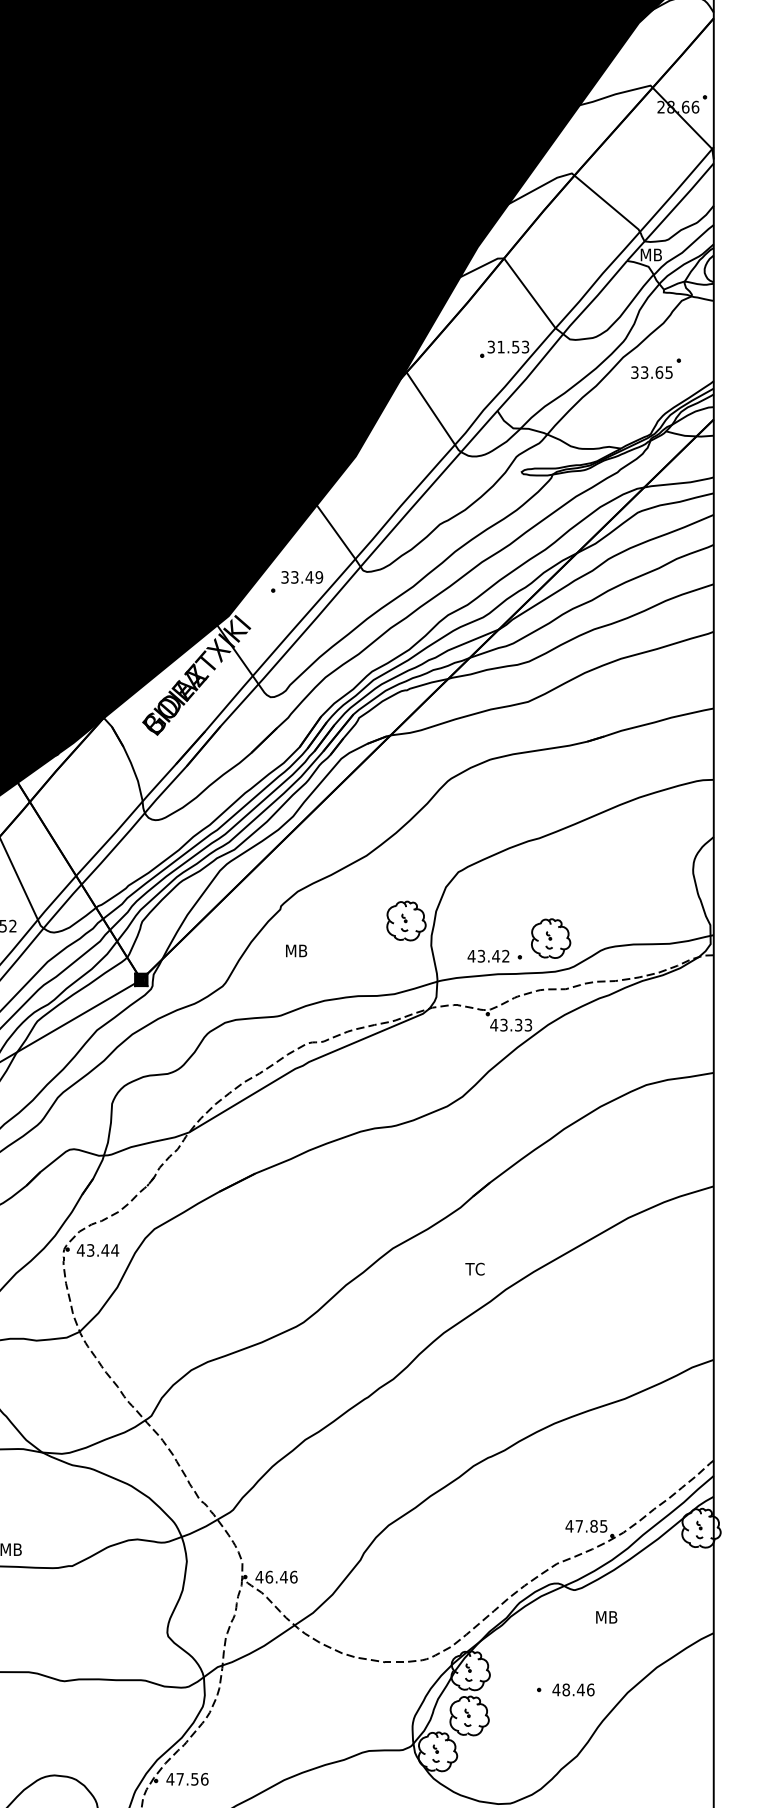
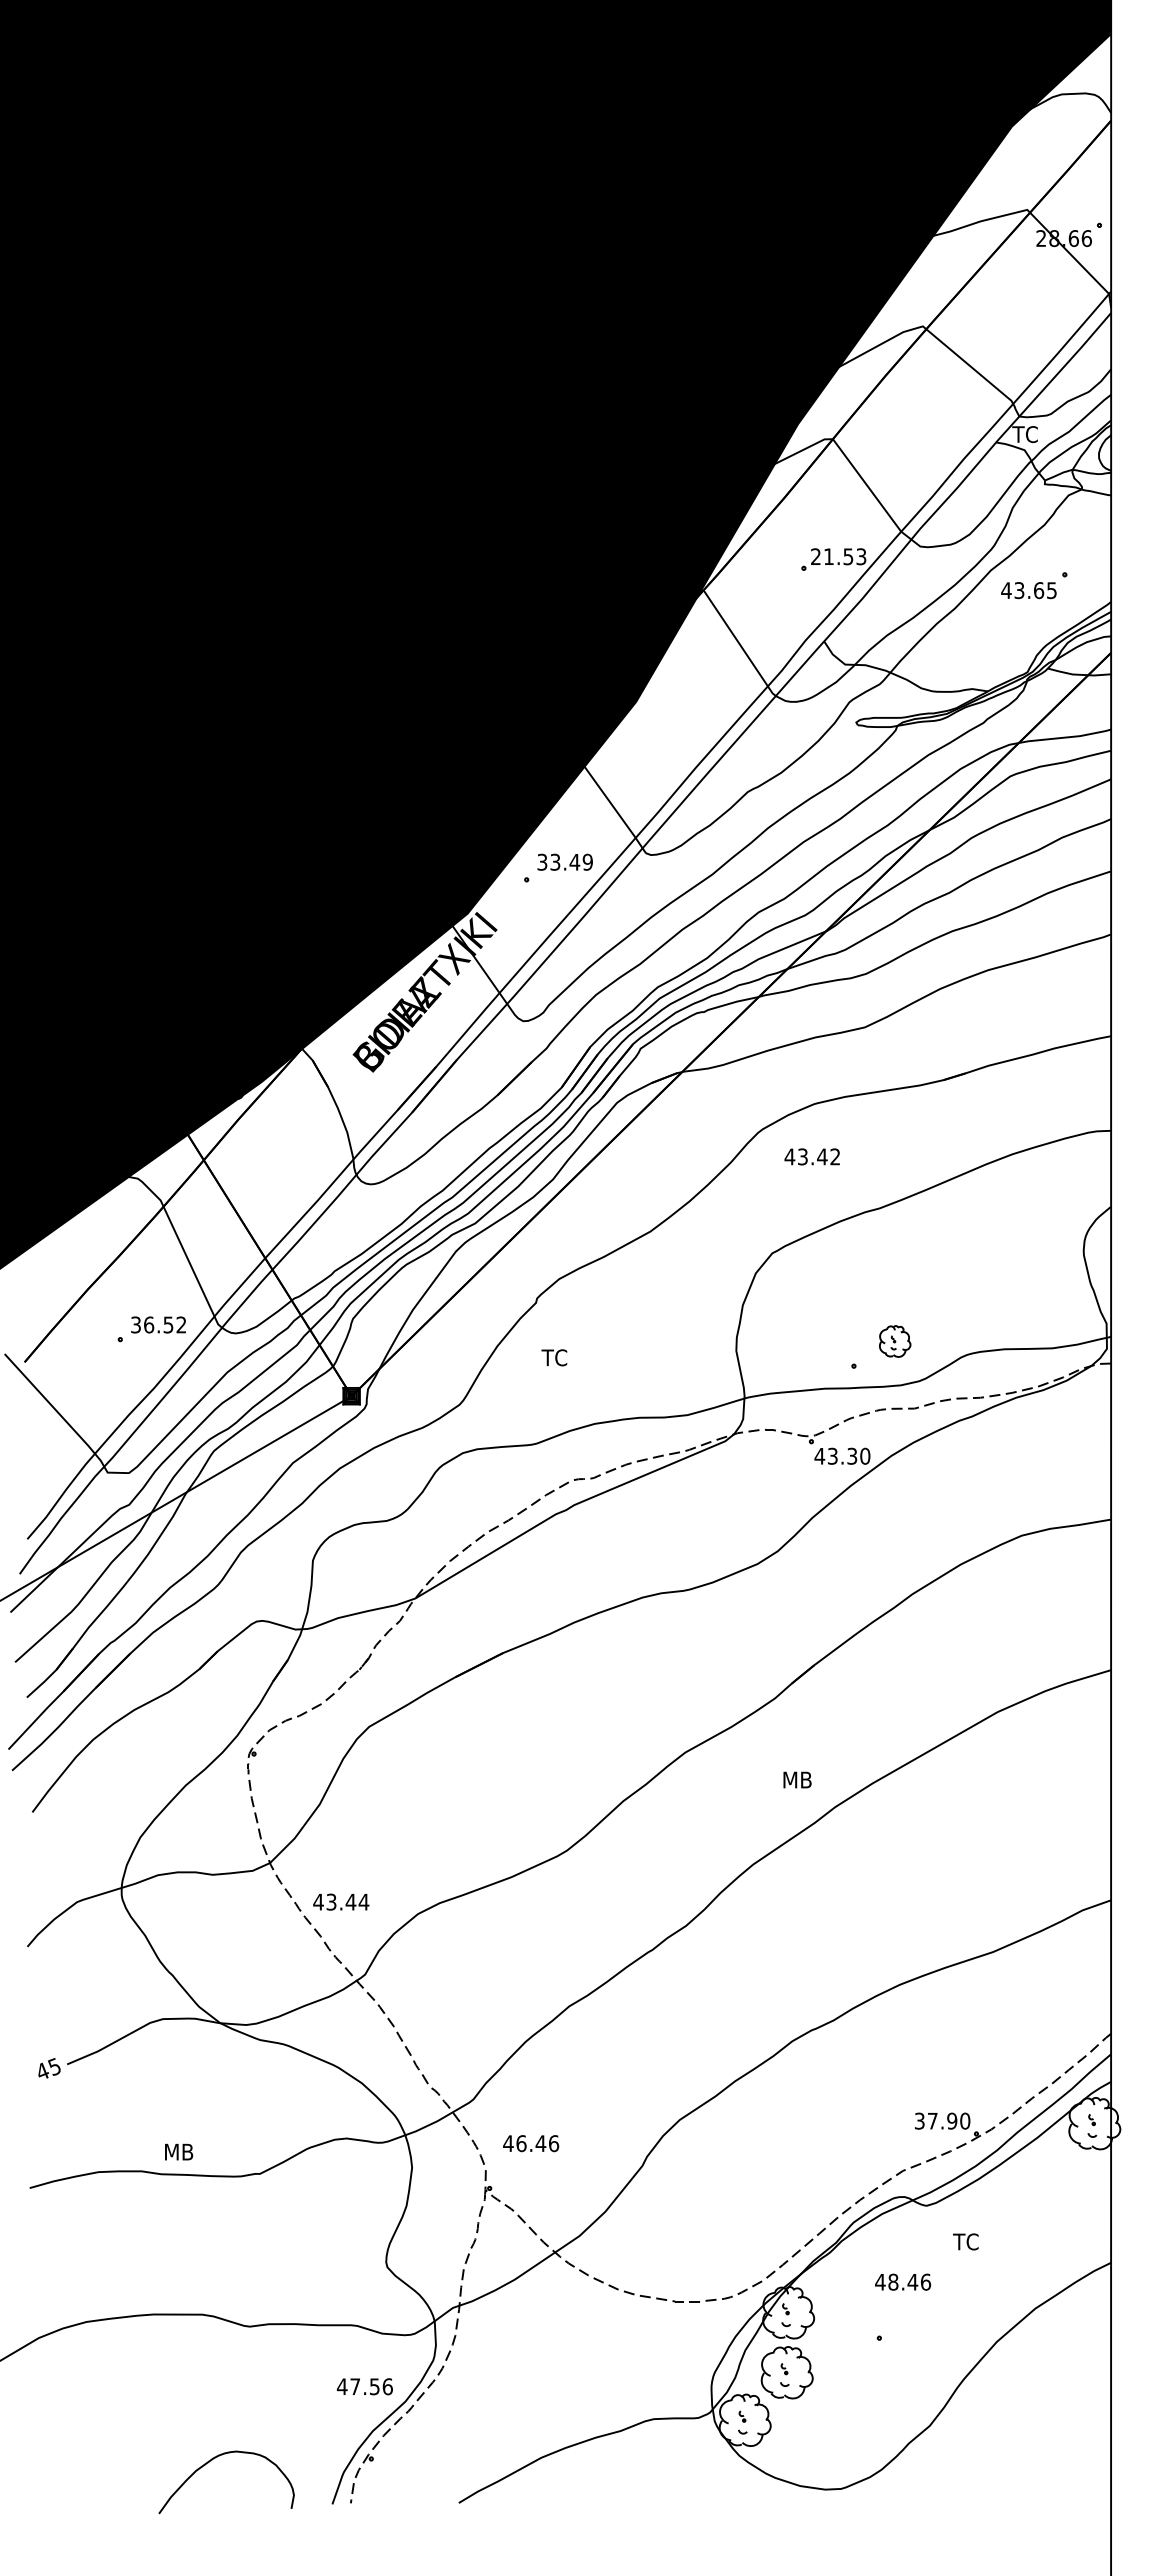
text: (650, 254) -> (1027, 434), MB -> TC
text: (490, 346) -> (815, 556), 31.53 -> 21.53
text: (634, 372) -> (1006, 590), 33.65 -> 43.65
part: (406, 920) -> (703, 1317), removed
part: (550, 938) -> (894, 1341), size x0.6
text: (295, 950) -> (556, 1357), MB -> TC
text: (487, 955) -> (811, 1156), moved
text: (528, 1024) -> (865, 1455), 43.33 -> 43.30
text: (98, 1249) -> (341, 1901), moved
text: (476, 1268) -> (796, 1779), TC -> MB
text: (586, 1525) -> (942, 2120), 47.85 -> 37.90
text: (276, 1577) -> (531, 2143), moved
text: (606, 1617) -> (968, 2241), MB -> TC
text: (573, 1689) -> (903, 2281), moved
text: (187, 1779) -> (364, 2386), moved

